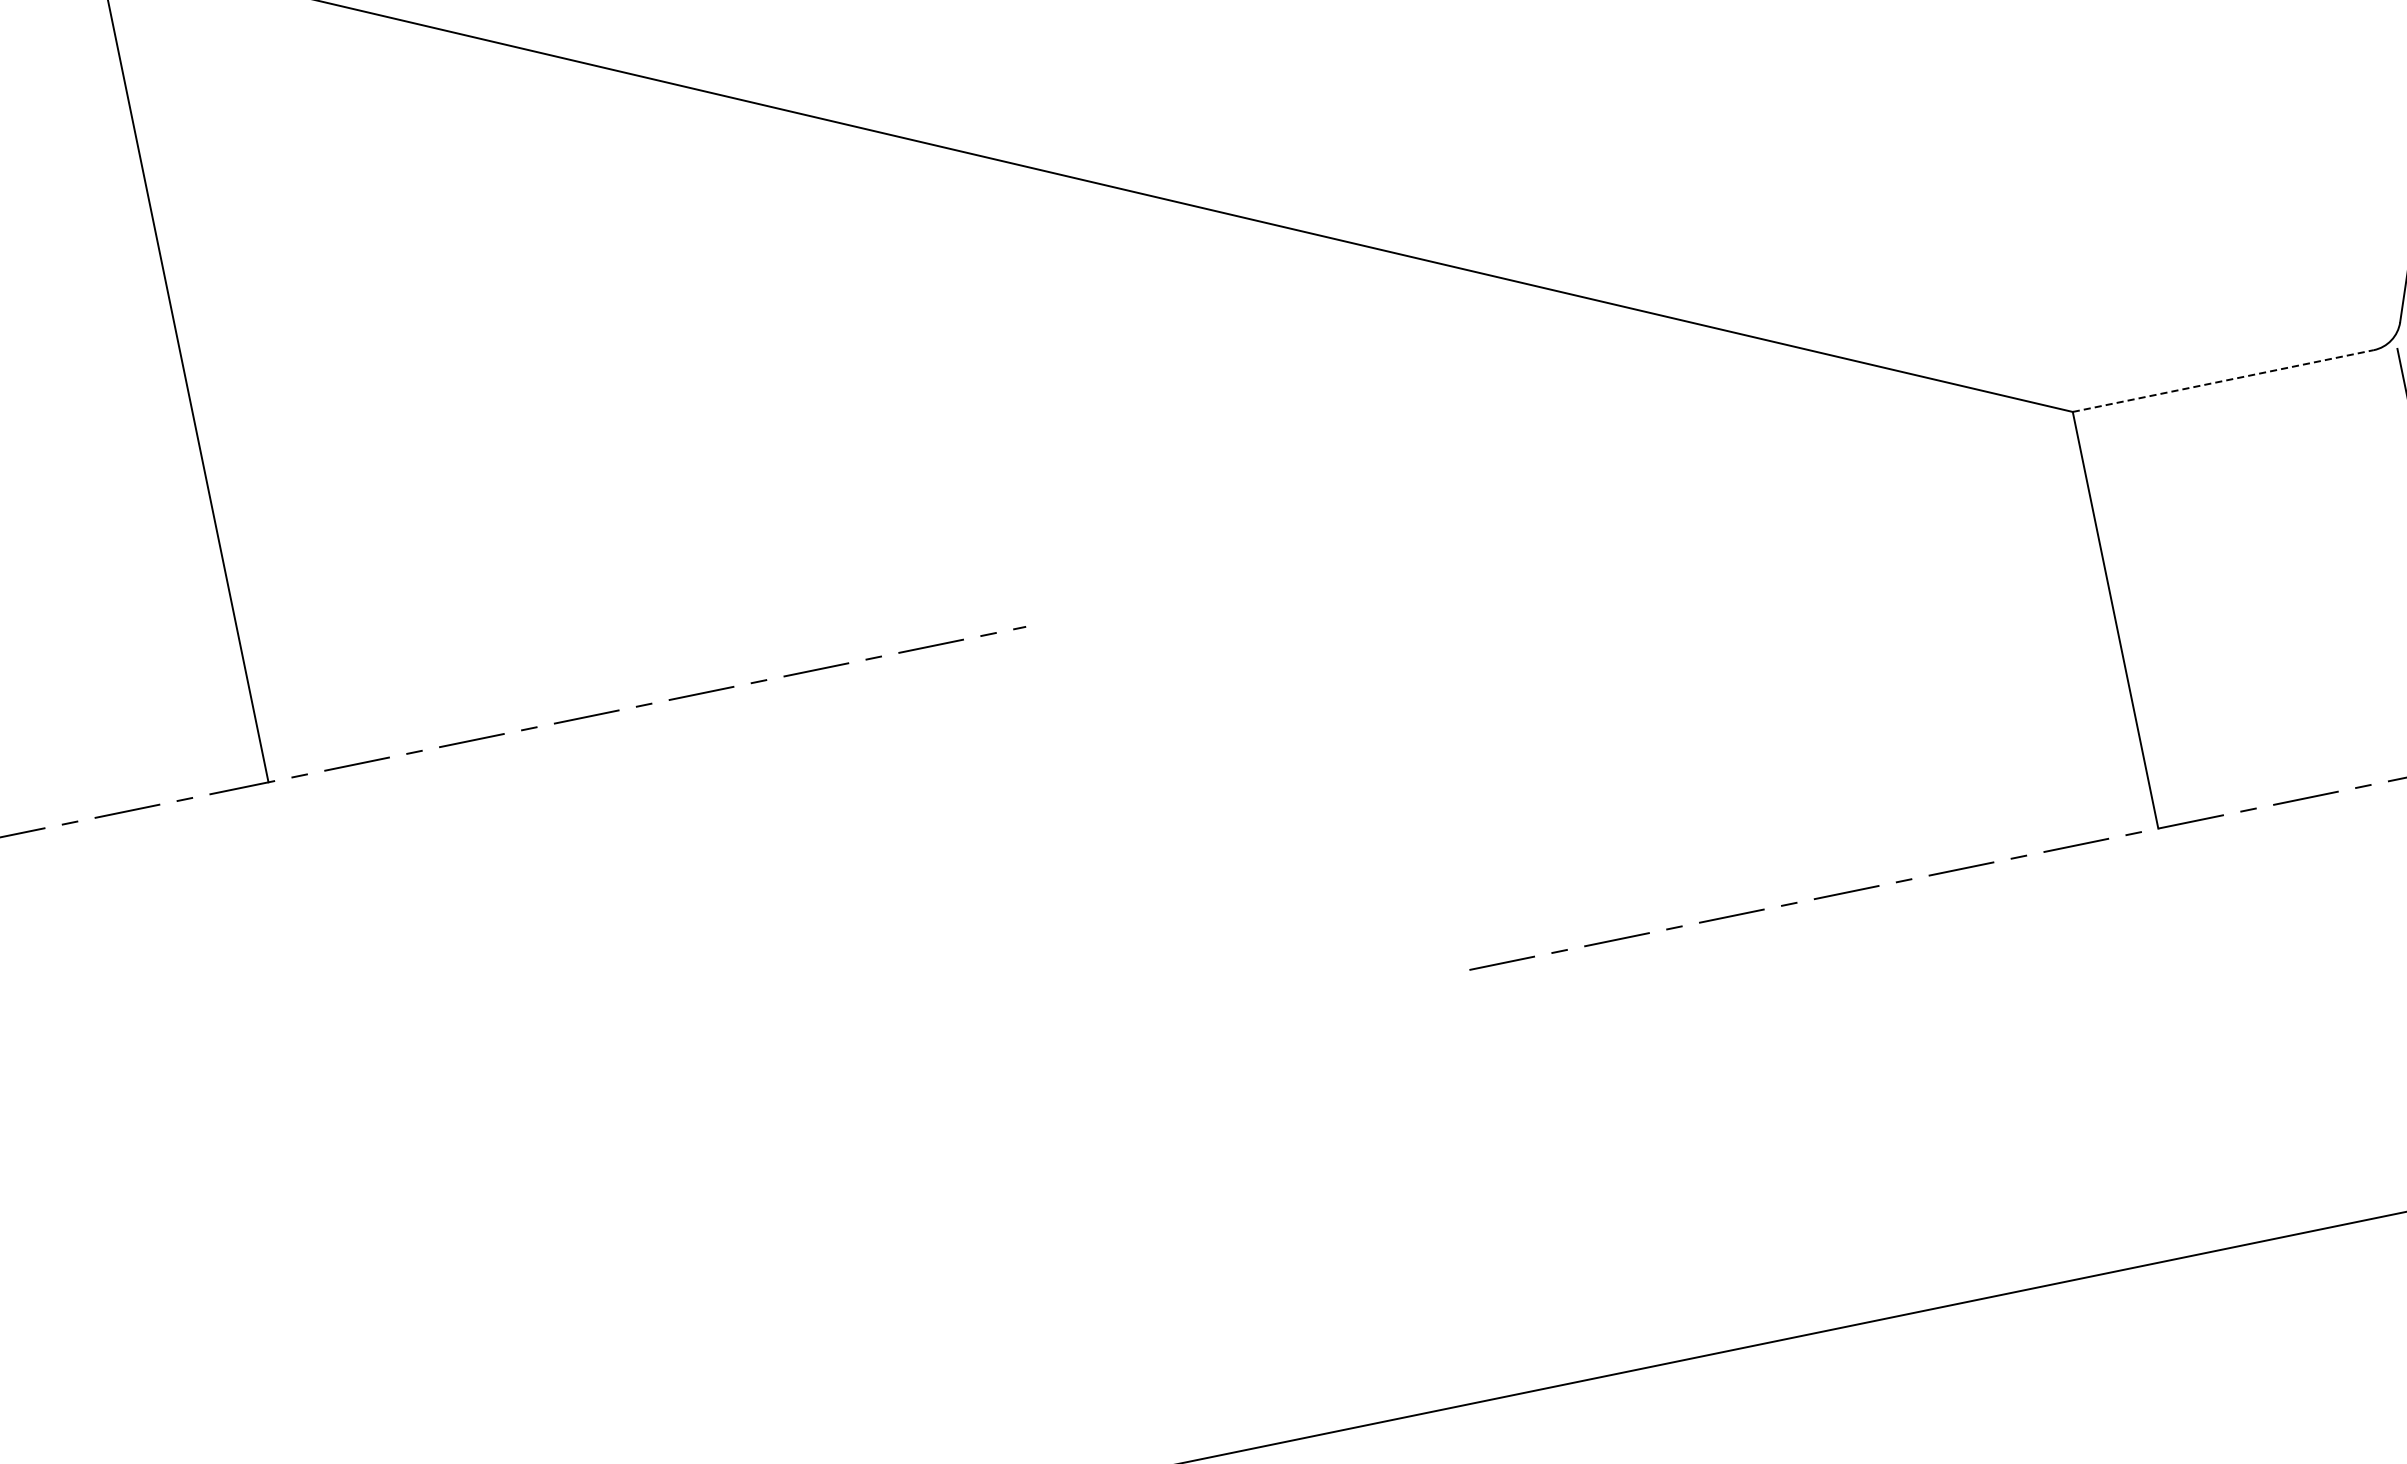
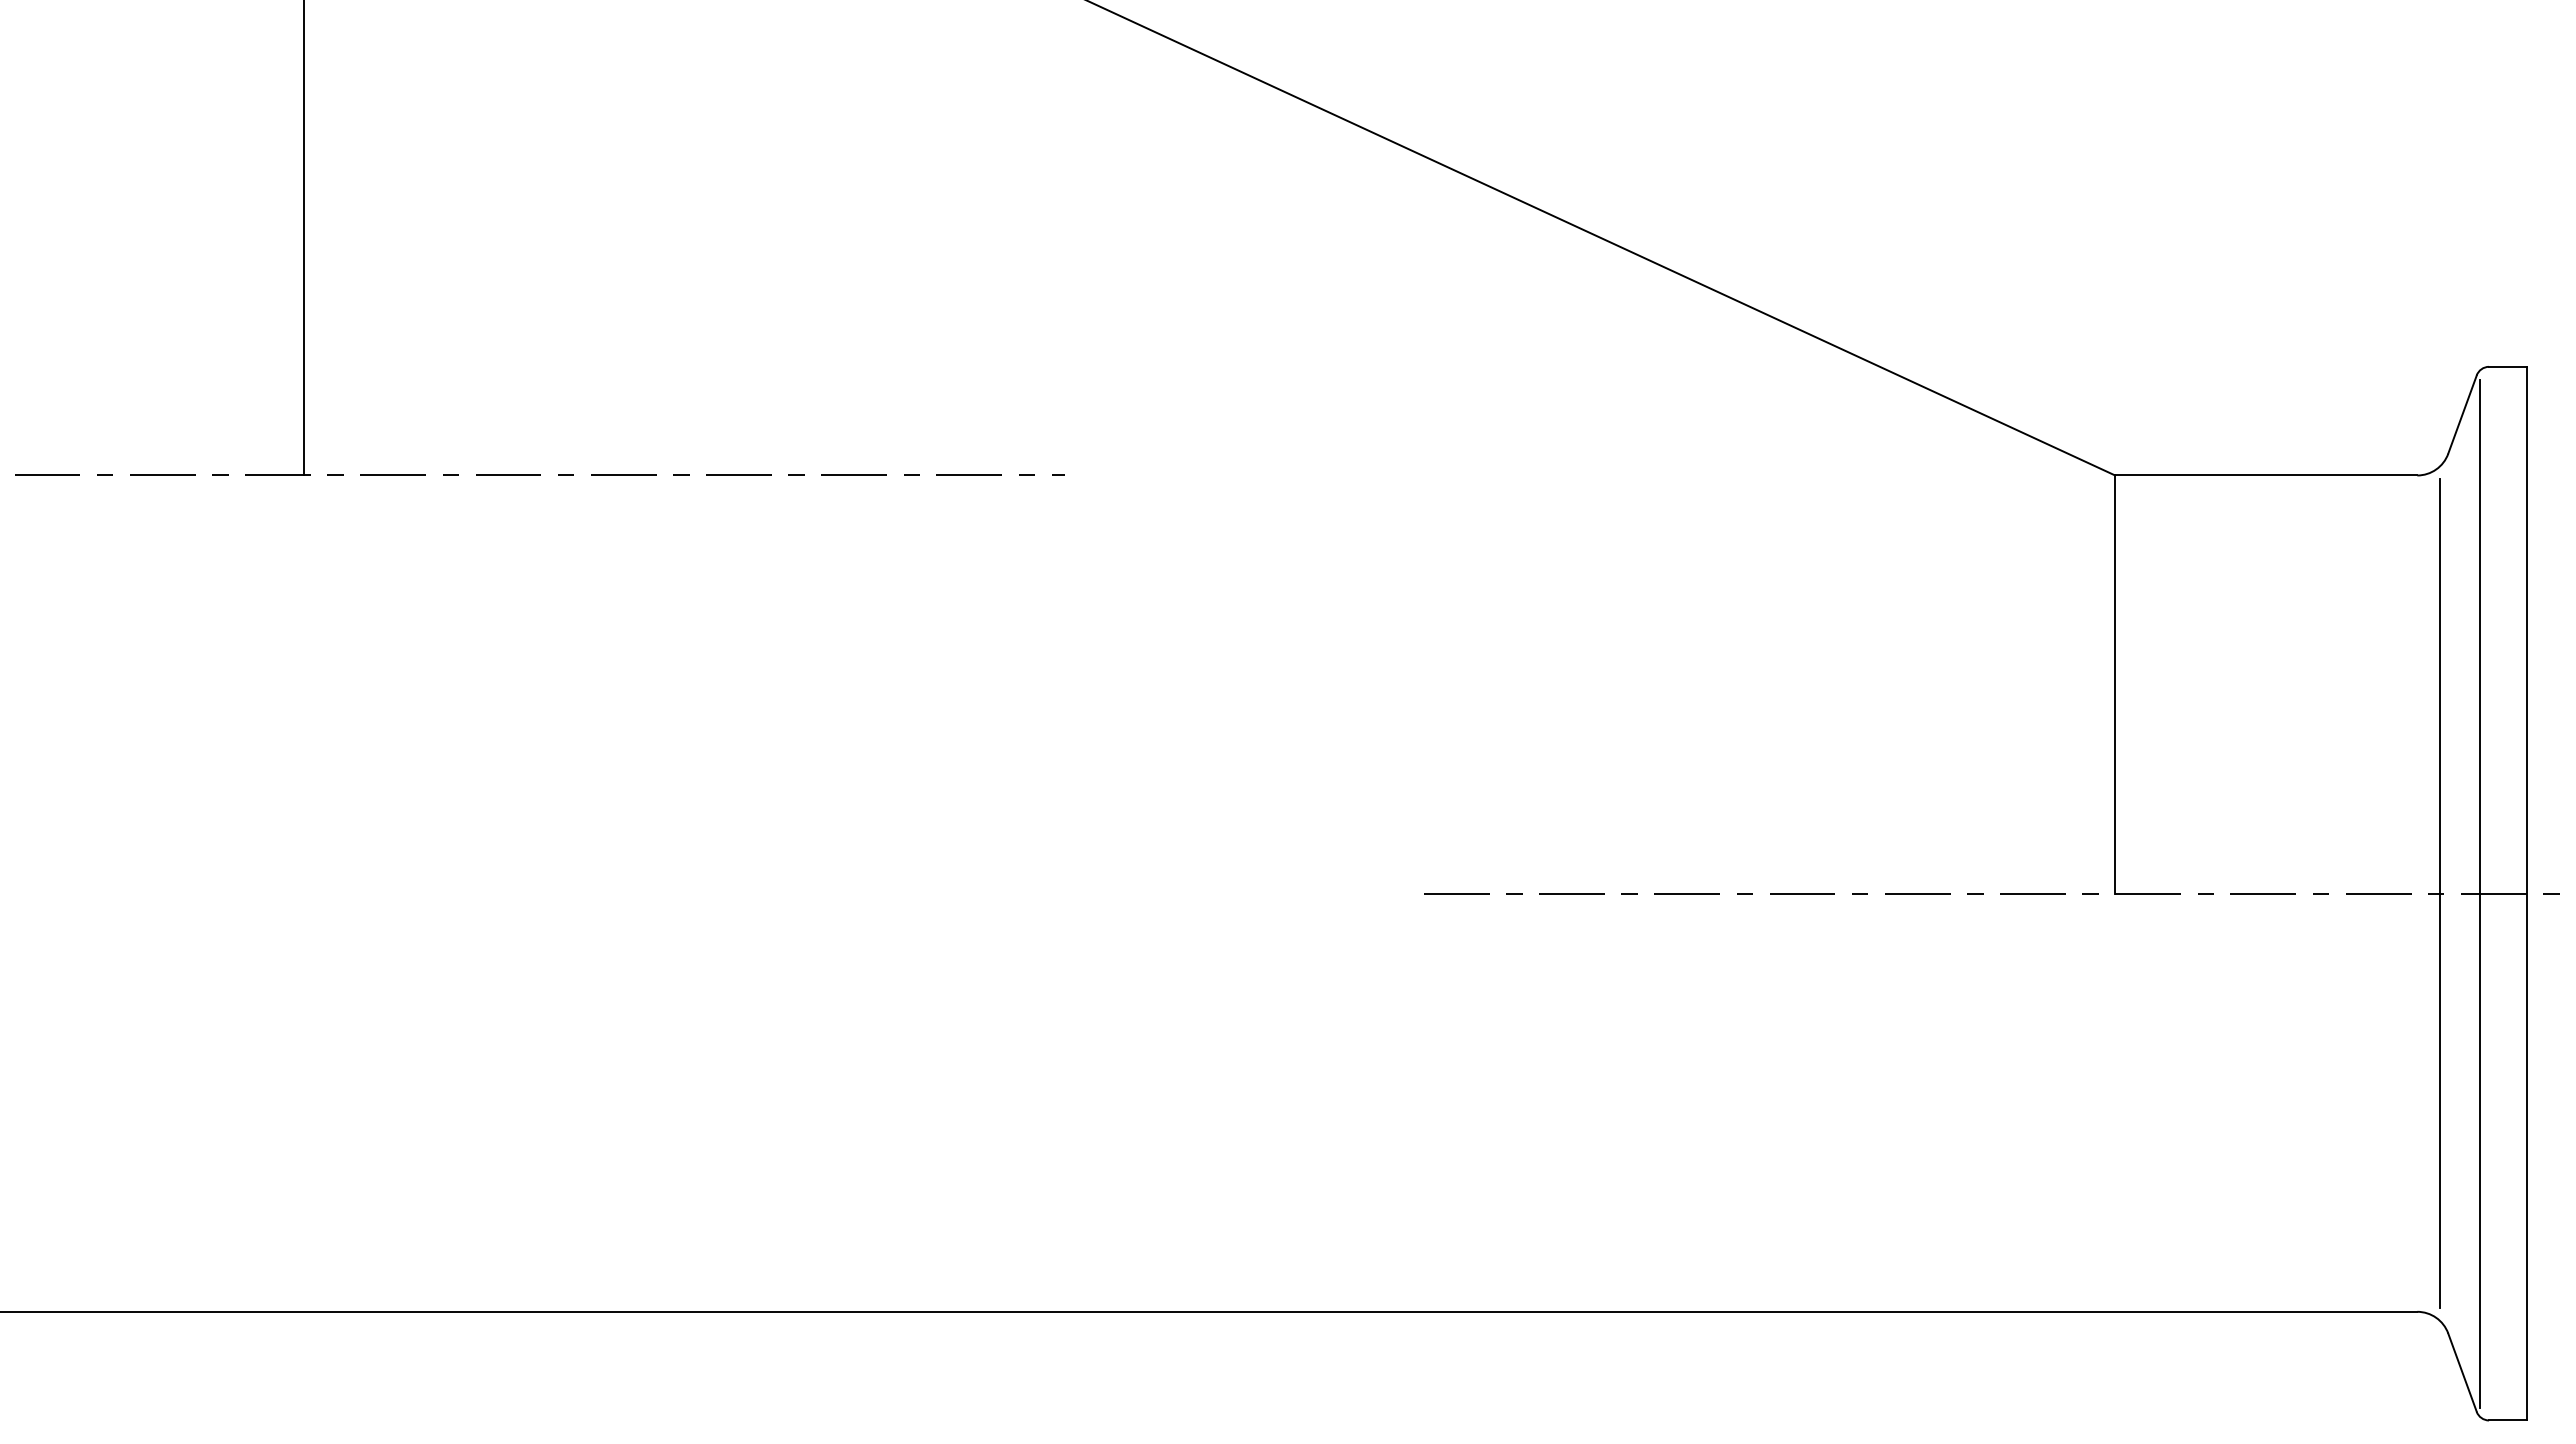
line: (2223, 381) -> (2266, 475), dashed -> solid

